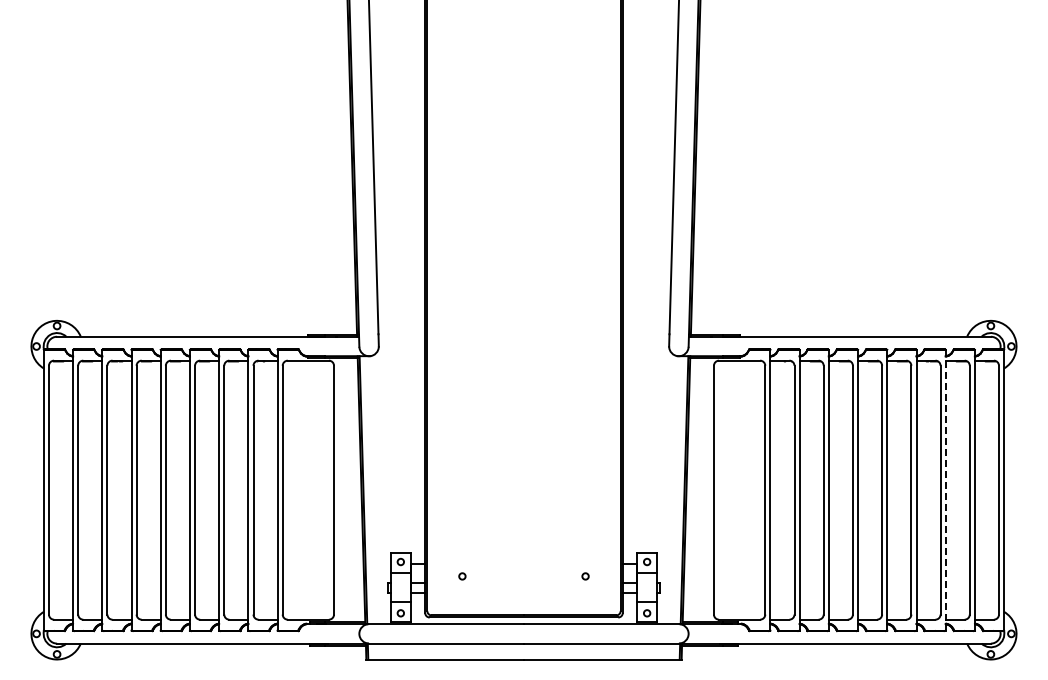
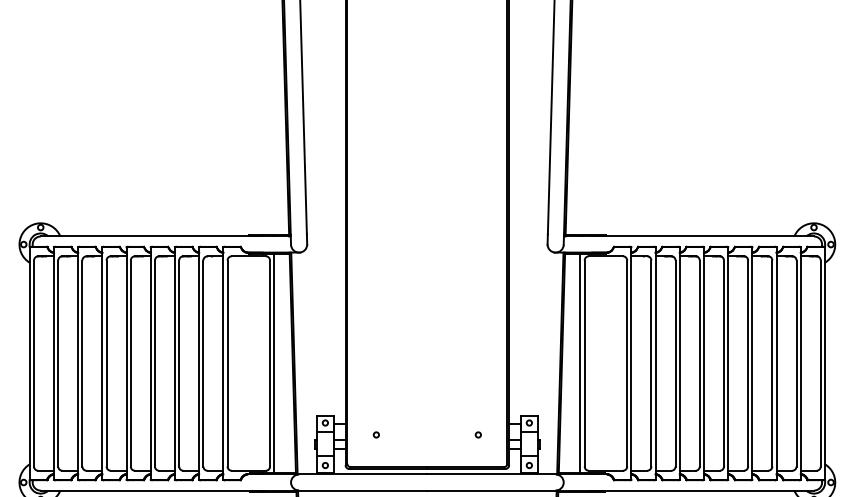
line: (339, 490) -> (274, 363), added
line: (708, 490) -> (580, 363), added
line: (945, 490) -> (776, 363), dashed -> solid

